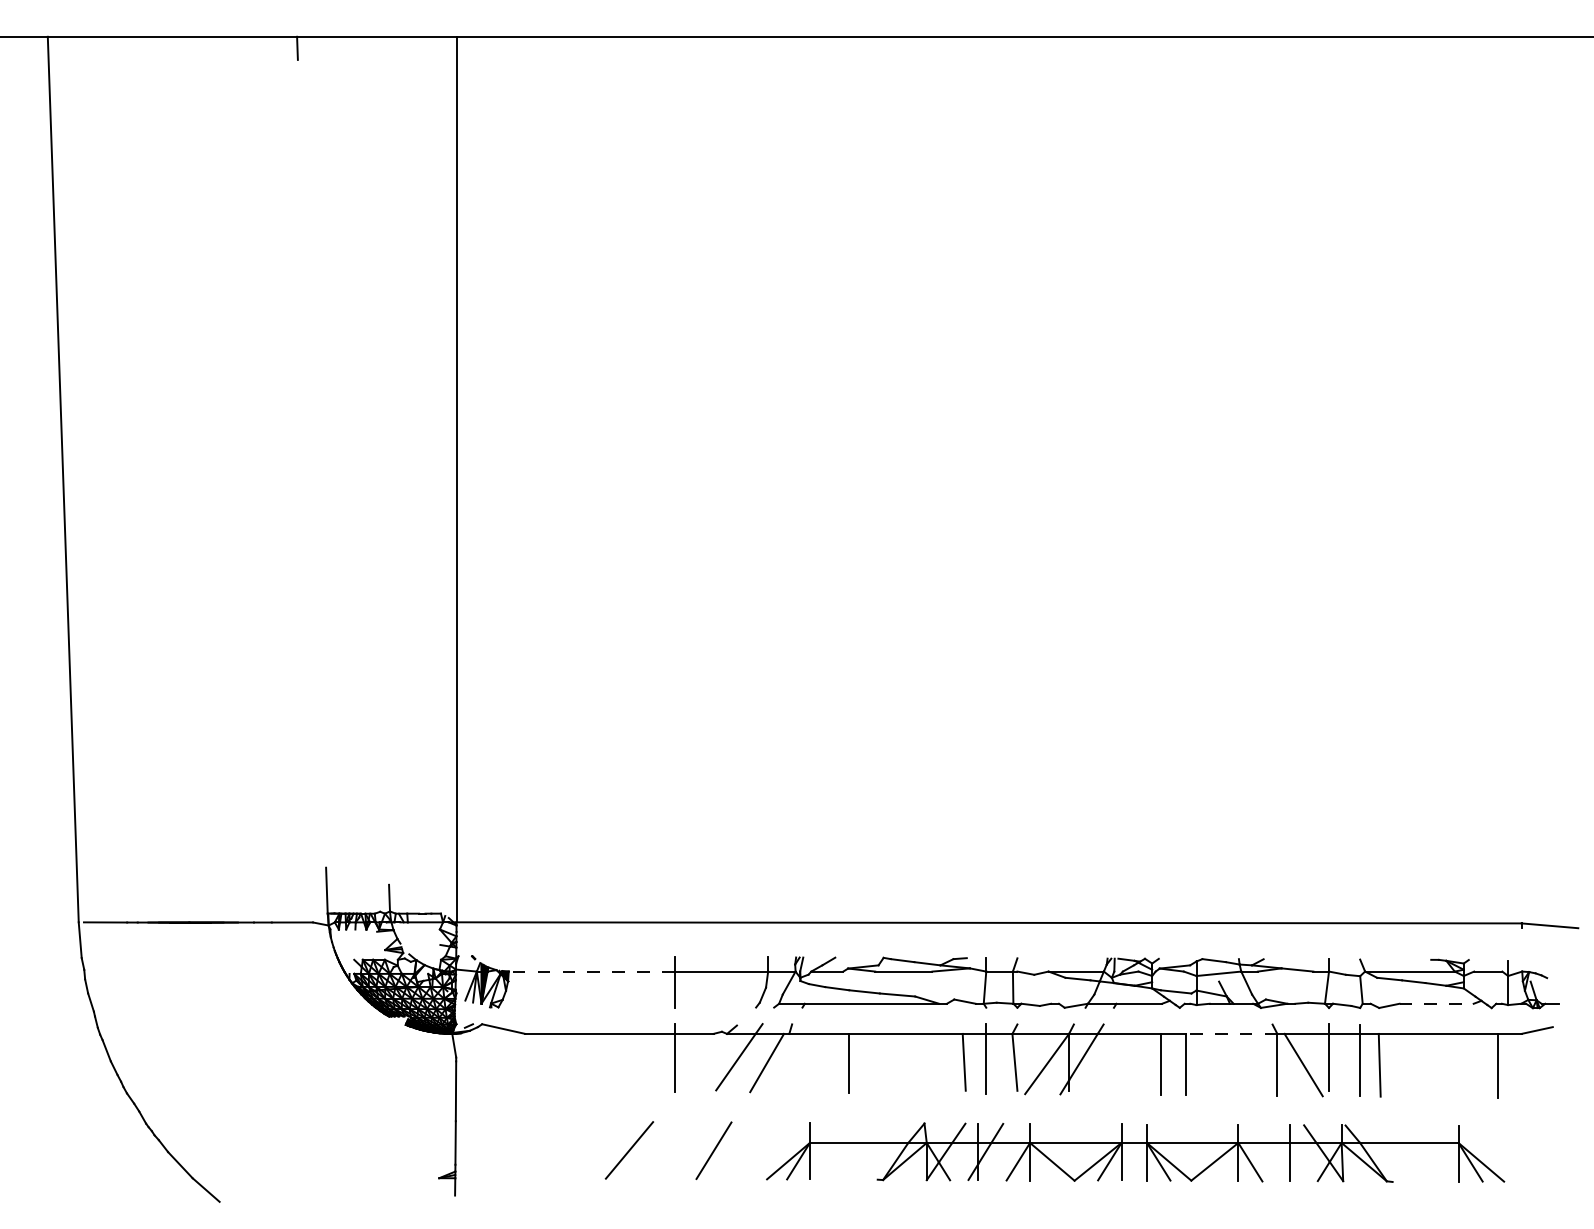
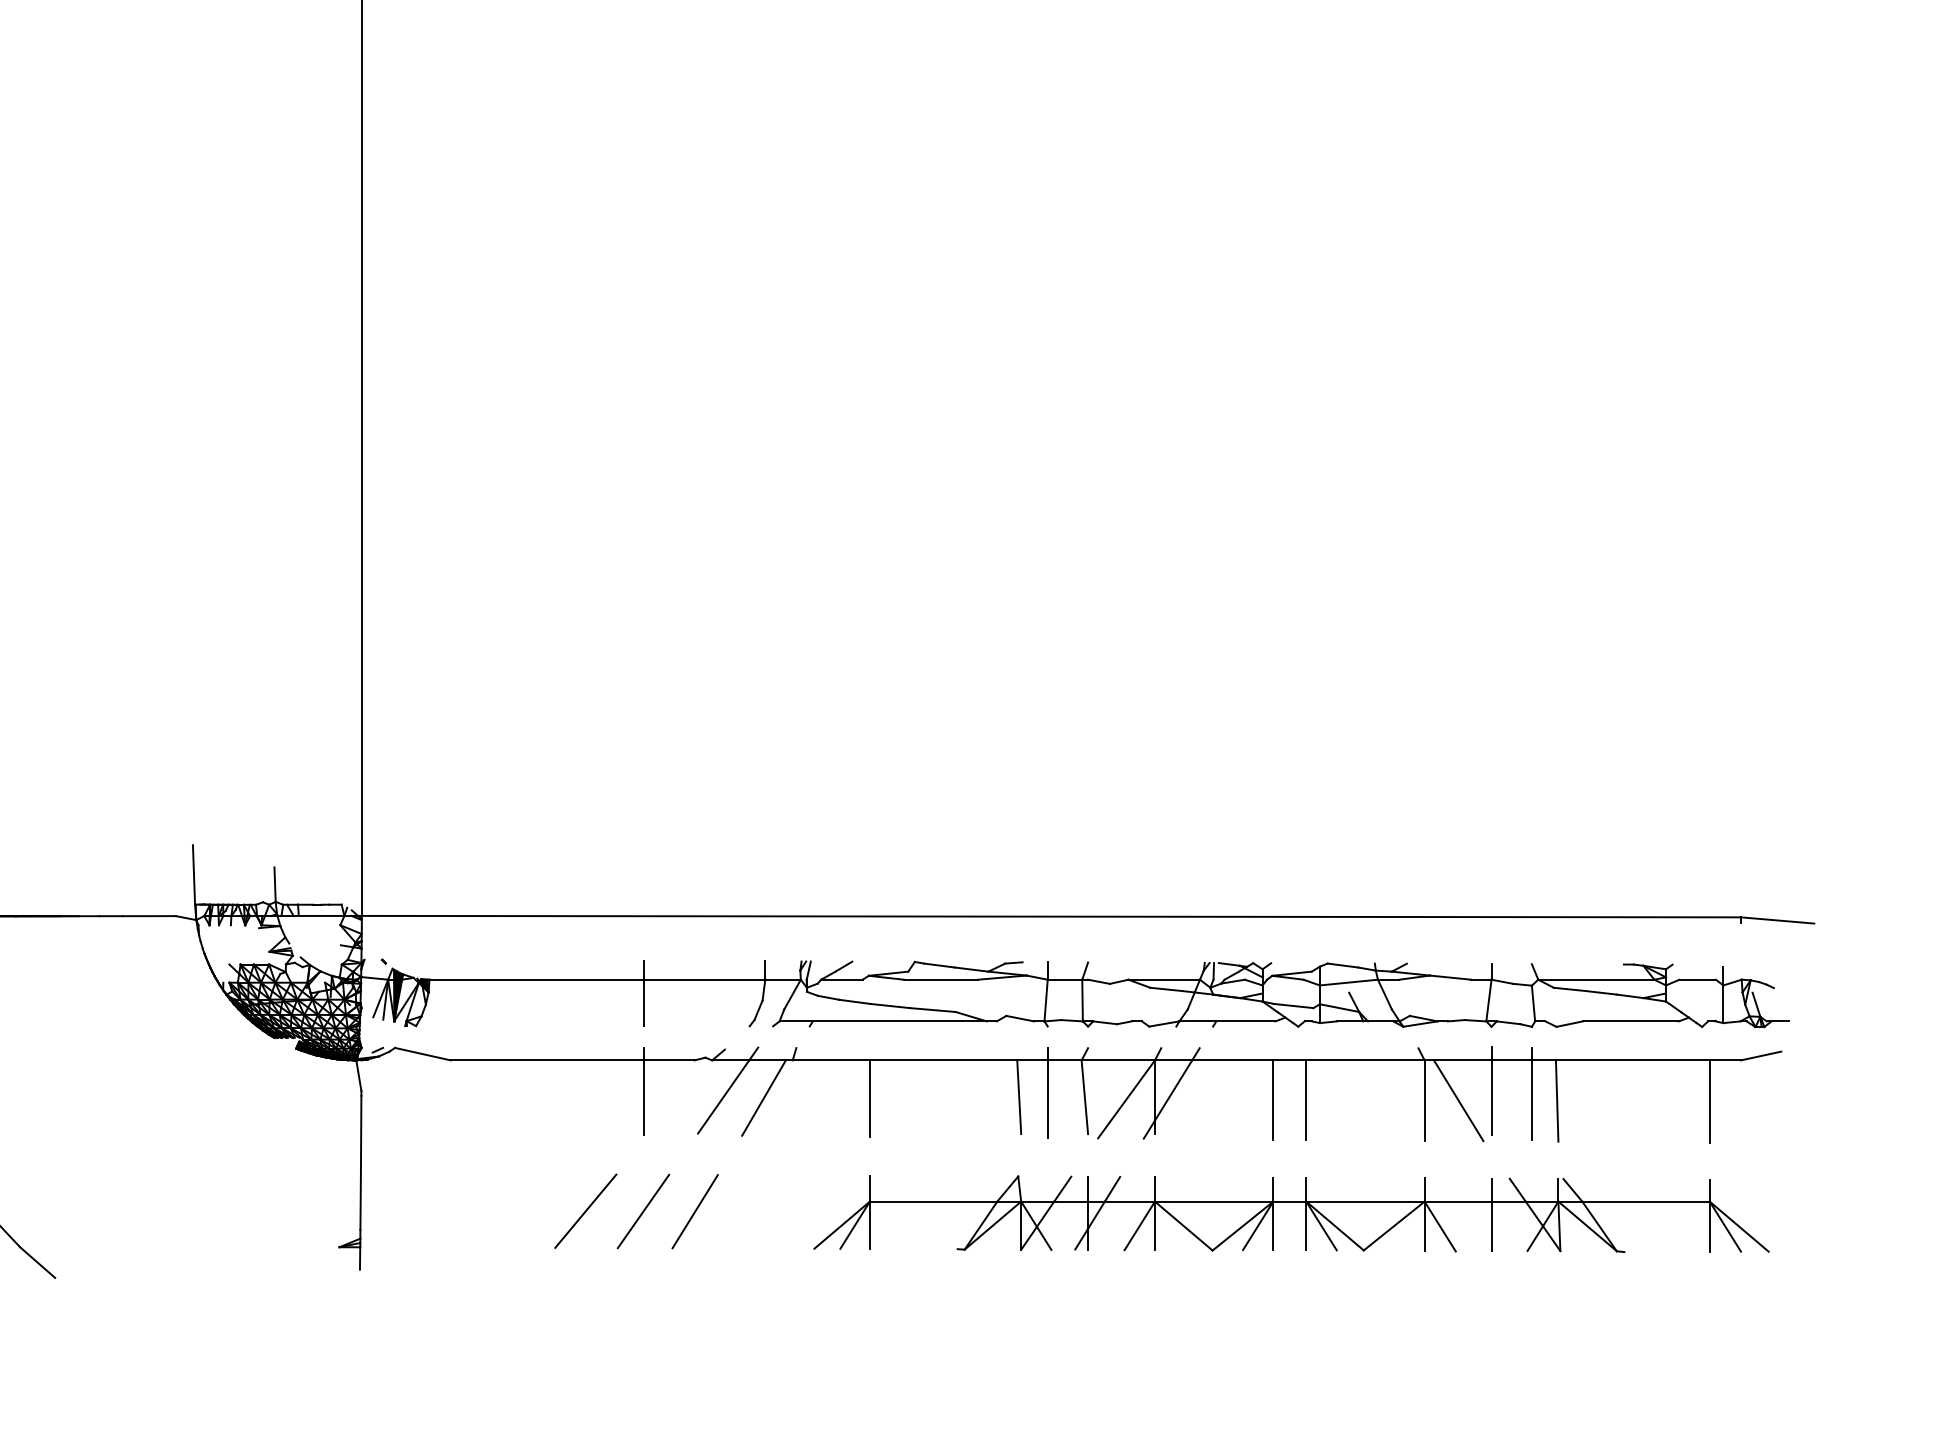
line: (591, 971) -> (536, 979), dashed -> solid
line: (1437, 1003) -> (1631, 1021), dashed -> solid
line: (1231, 1033) -> (1365, 1059), dashed -> solid
part: (1135, 1143) -> (1291, 1202), moved
line: (673, 1150) -> (642, 1211), added

